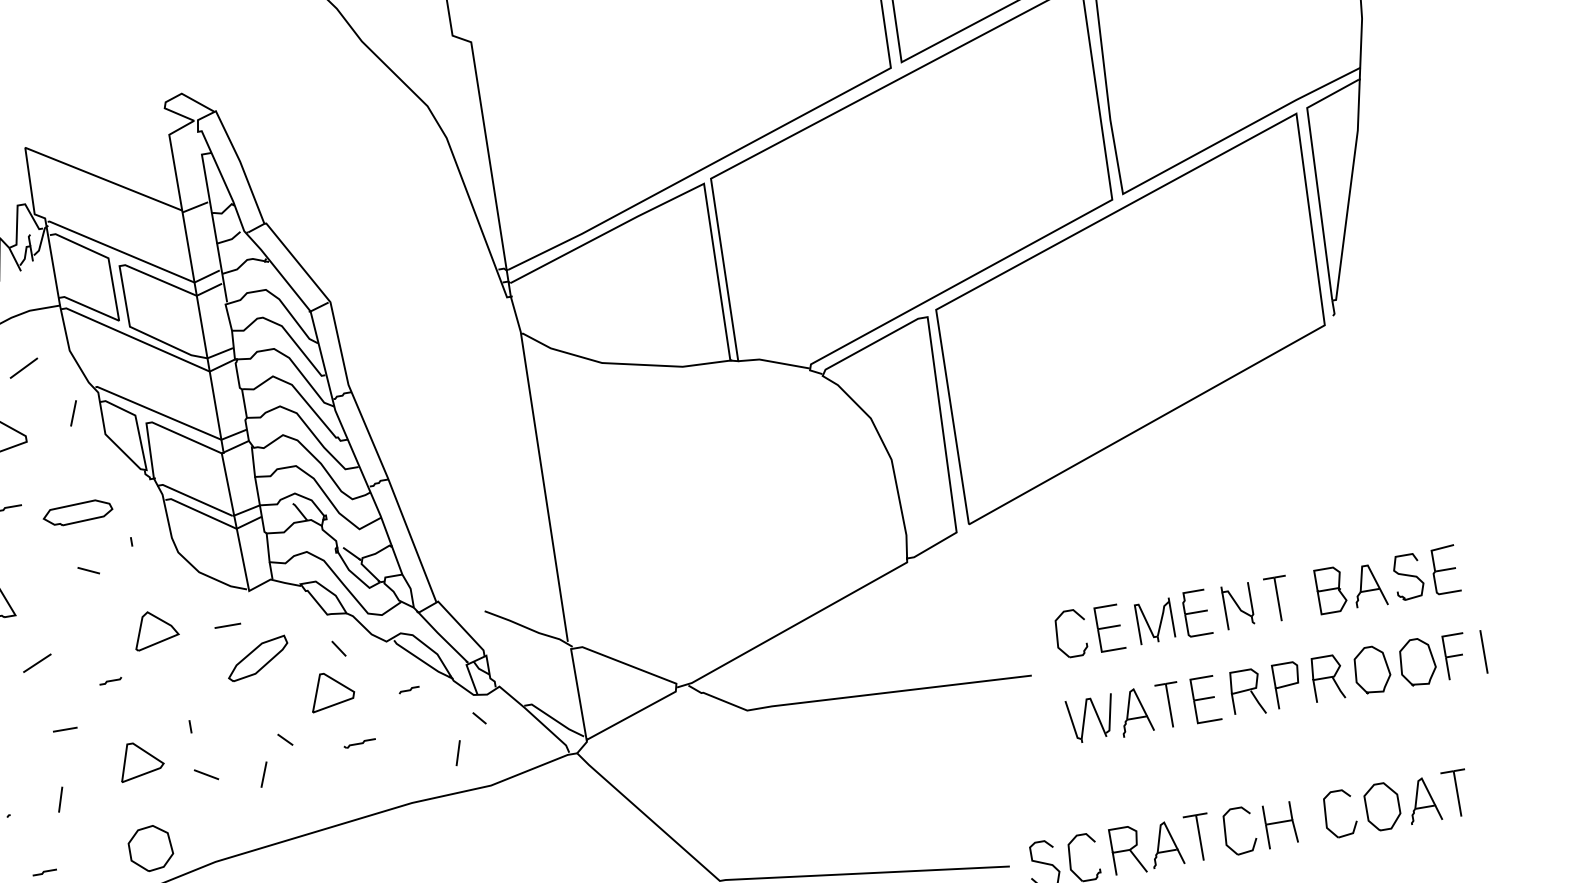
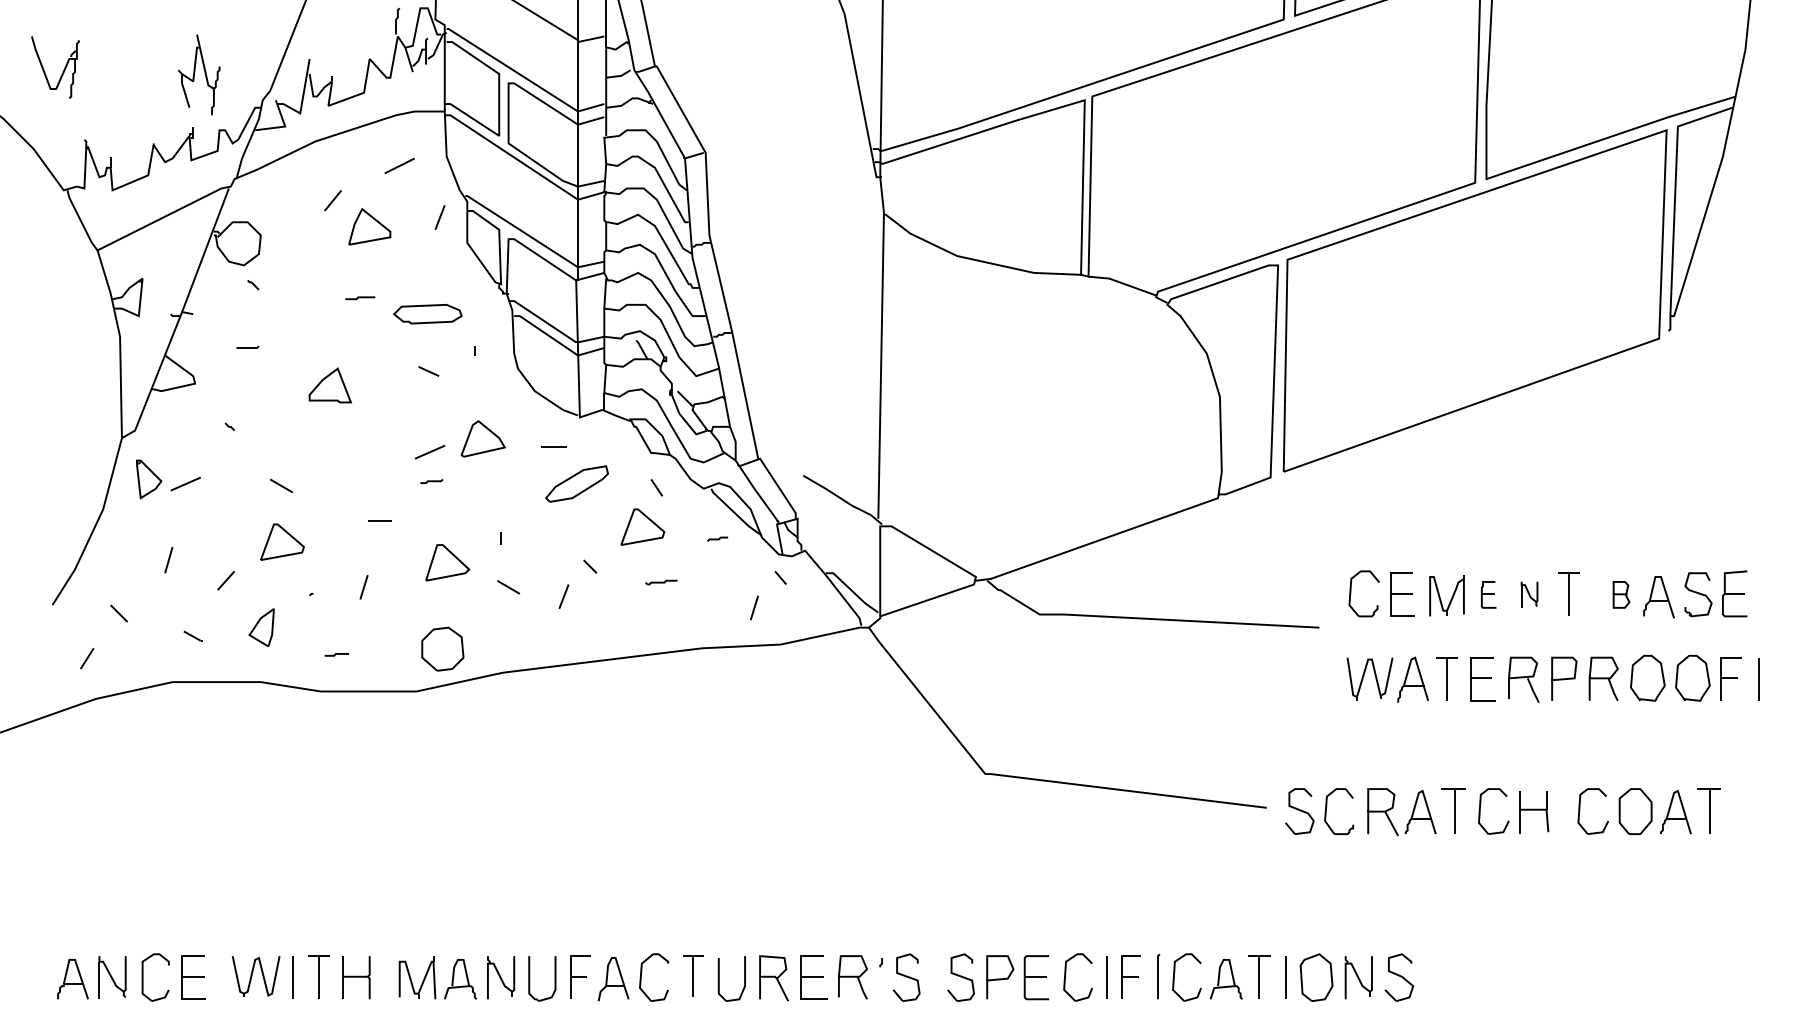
part: (1330, 590) -> (1621, 594), size x0.6
part: (1238, 605) -> (1529, 594), size x0.6
part: (1196, 612) -> (1488, 594), size x0.6
line: (37, 663) -> (430, 452), moved

